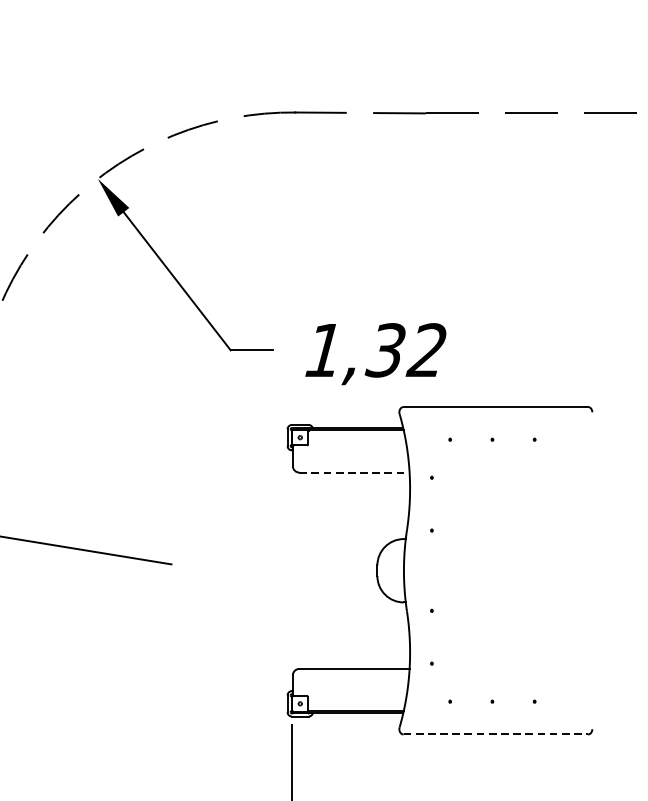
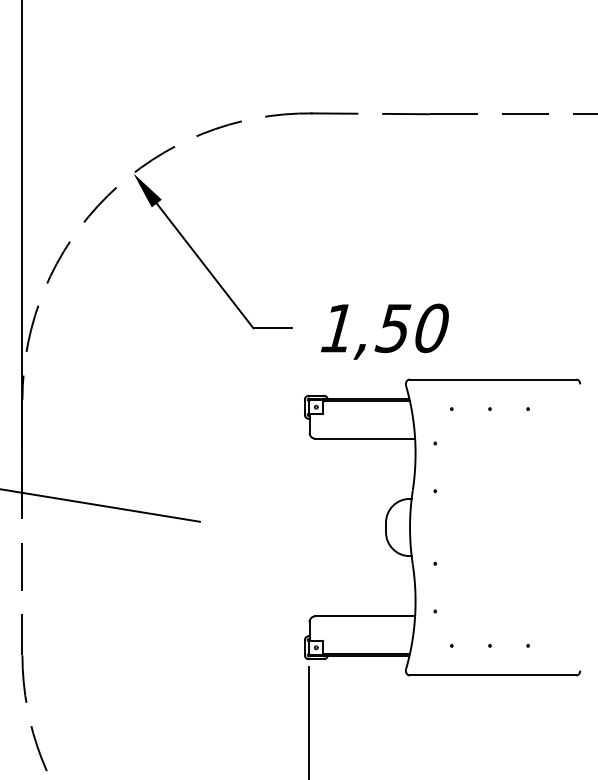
text: (405, 350) -> (411, 328), 1,32 -> 1,50
line: (354, 472) -> (365, 438), dashed -> solid
line: (496, 734) -> (493, 675), dashed -> solid

